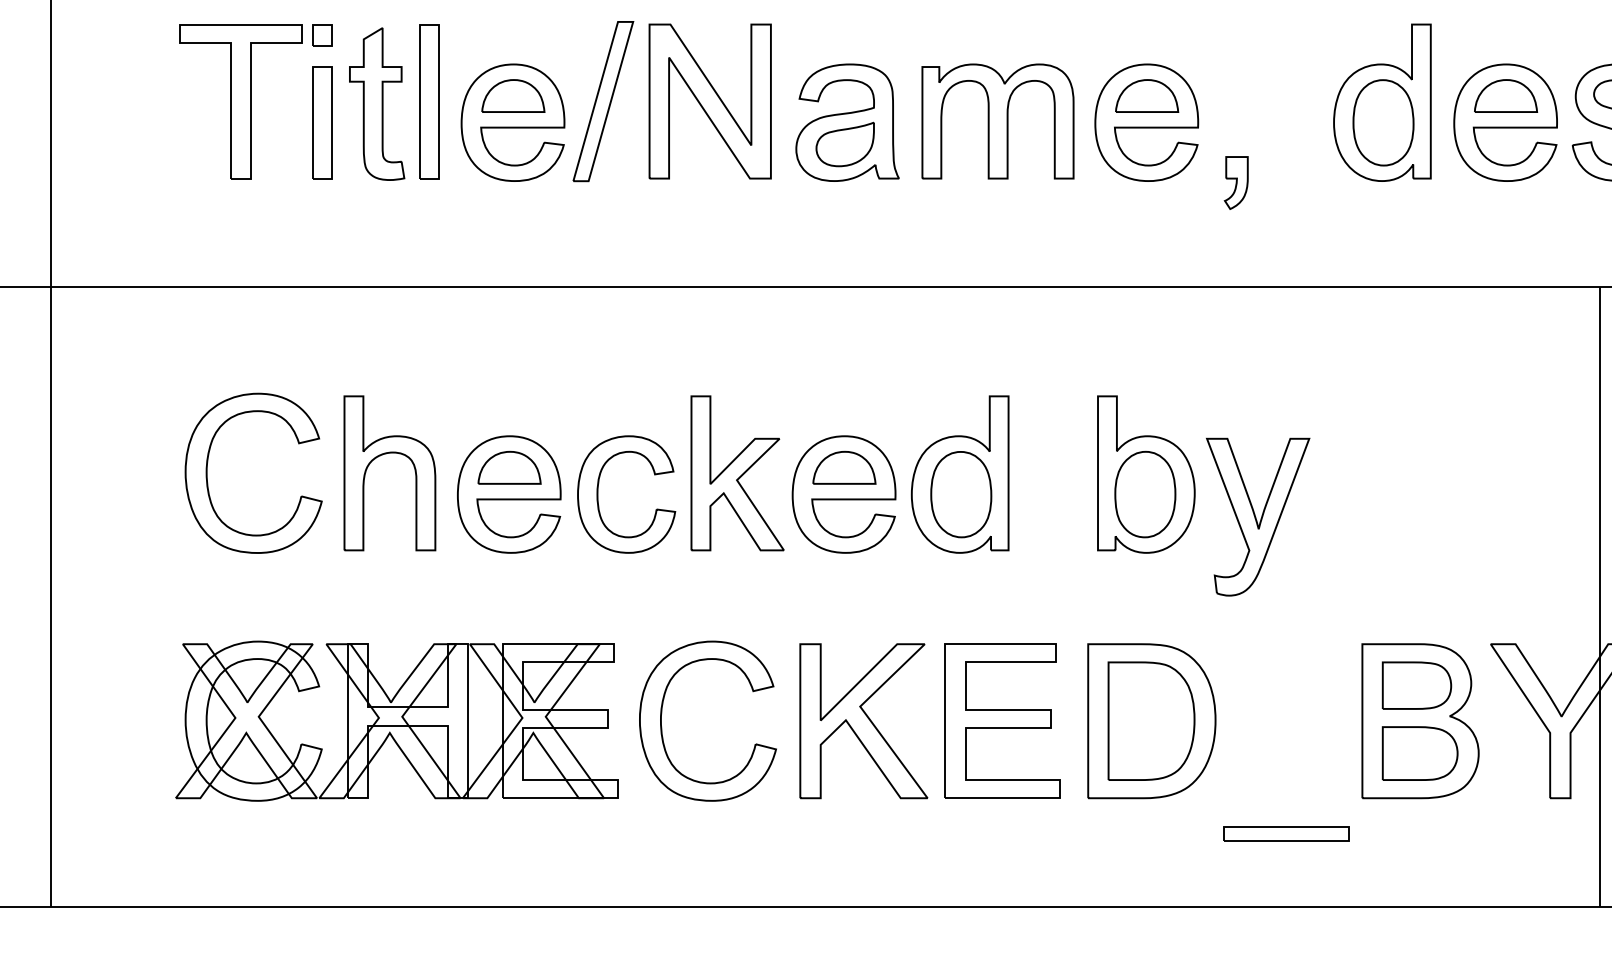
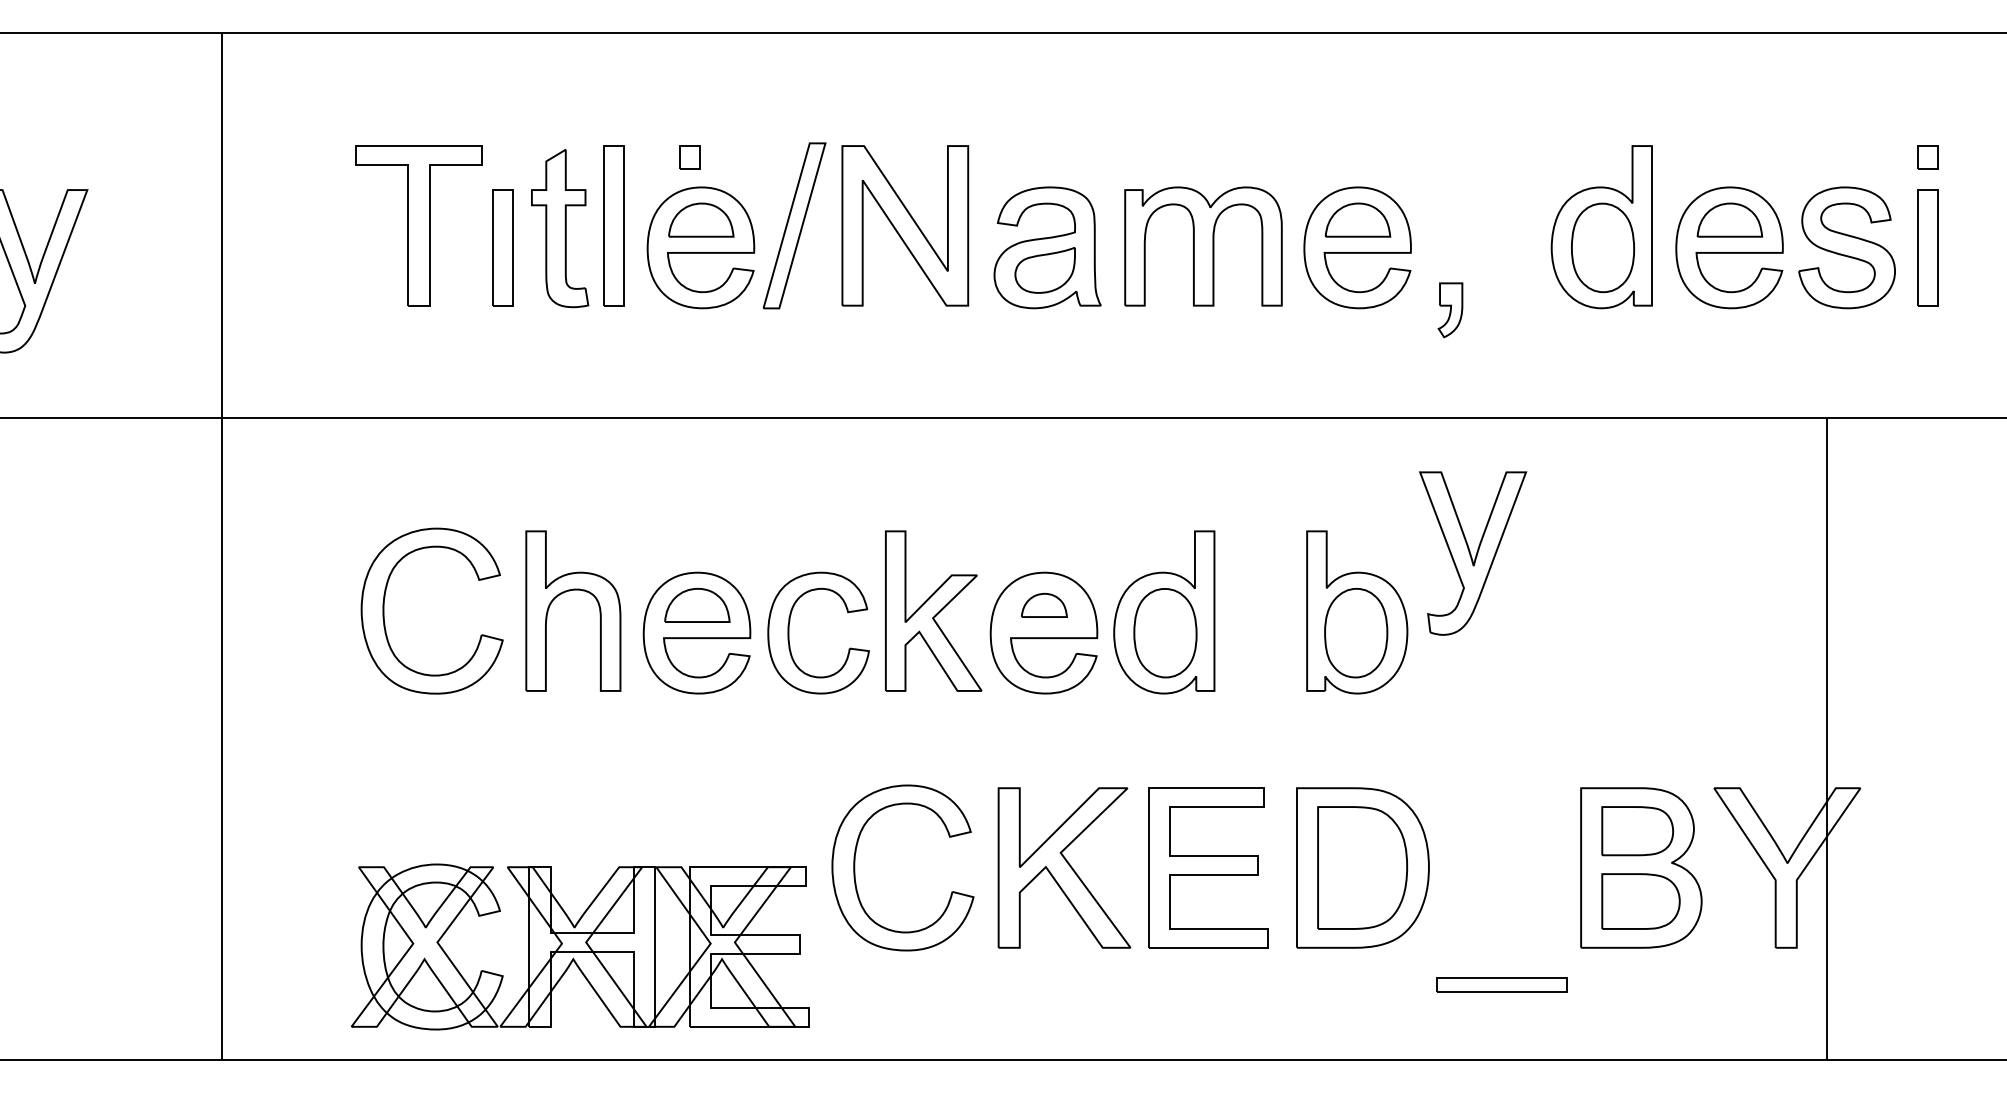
part: (321, 35) -> (689, 157), moved
part: (844, 467) -> (1044, 605), size x0.7
part: (1258, 517) -> (1473, 553), moved
part: (396, 720) -> (580, 946), moved

